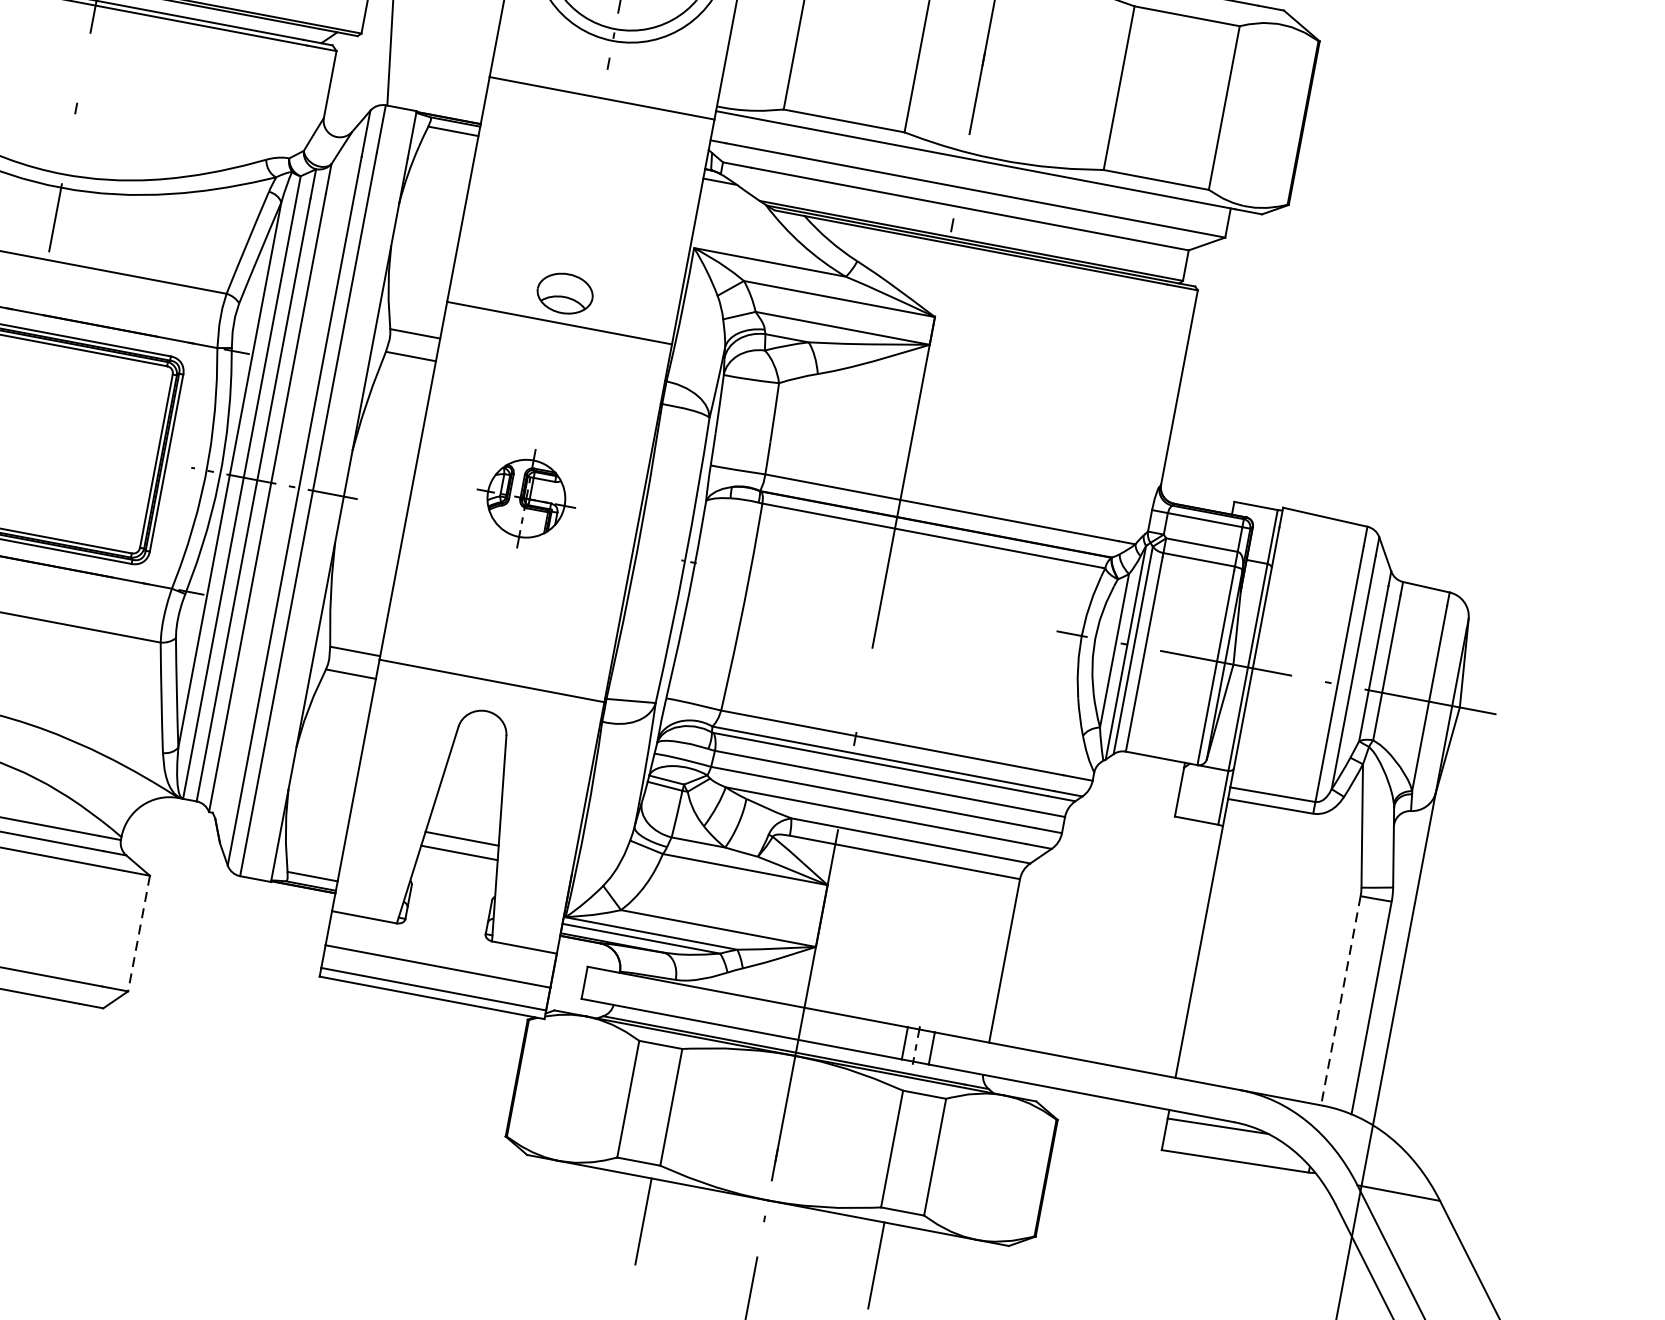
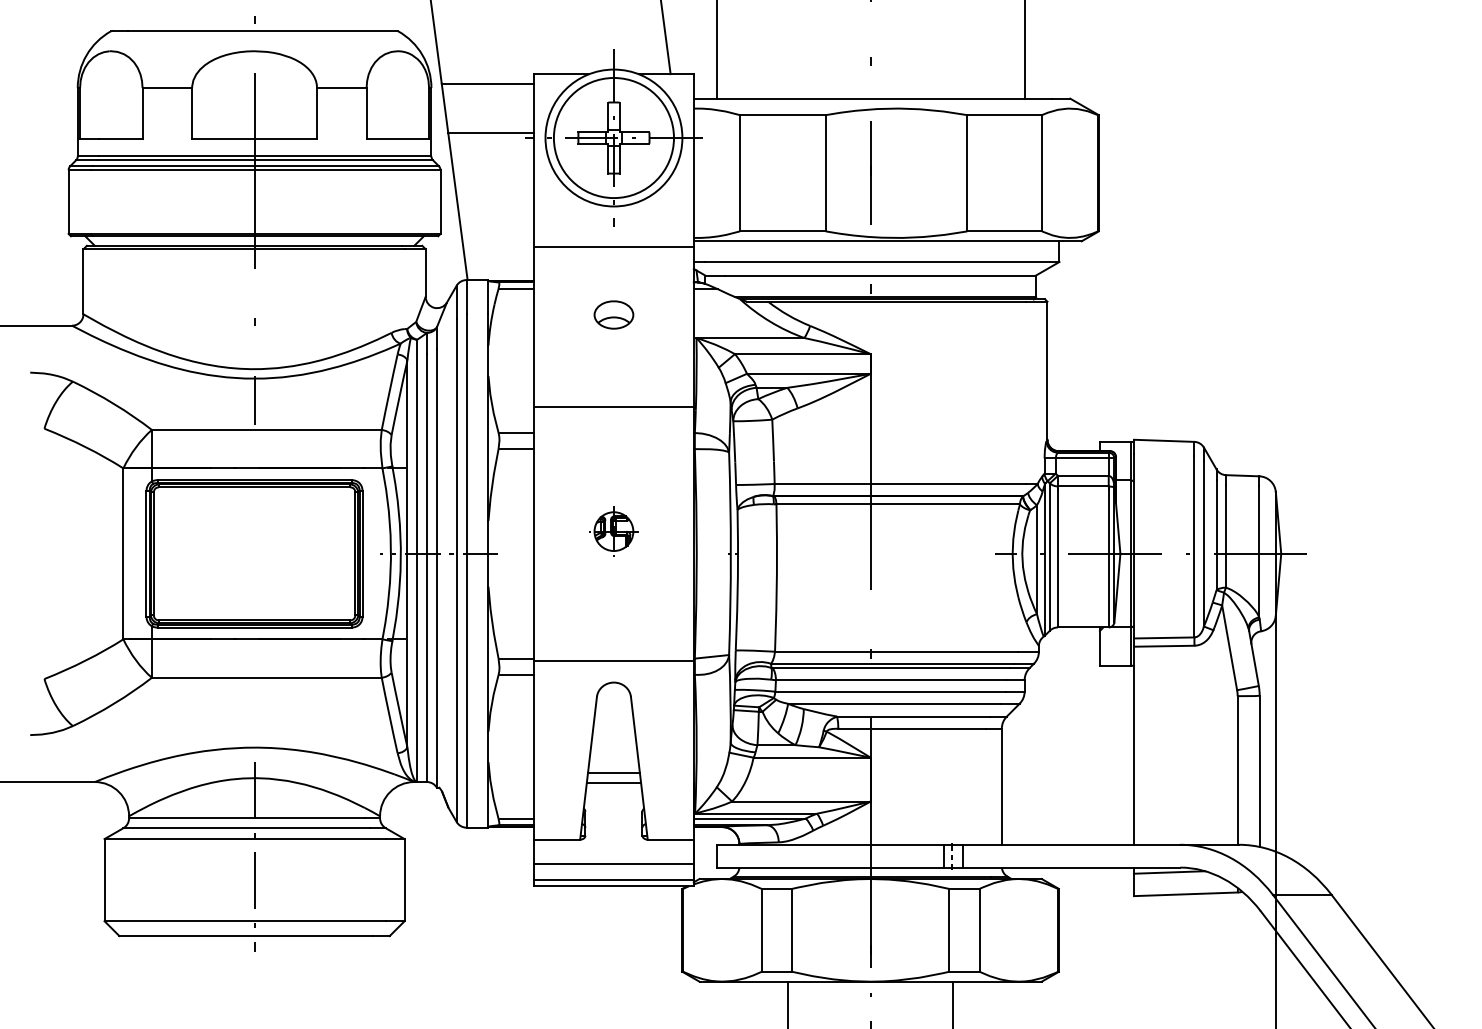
part: (564, 292) -> (613, 314), moved
part: (525, 498) -> (613, 531), size x0.71
line: (138, 934) -> (404, 880), dashed -> solid
line: (1340, 1000) -> (1237, 770), dashed -> solid

